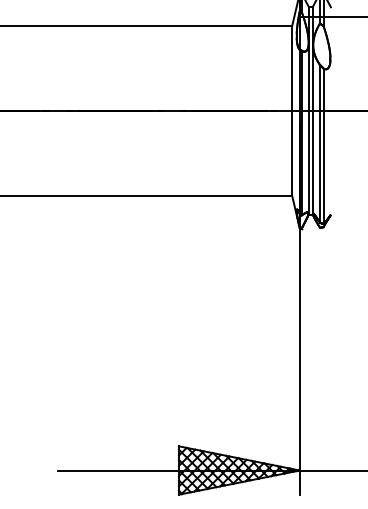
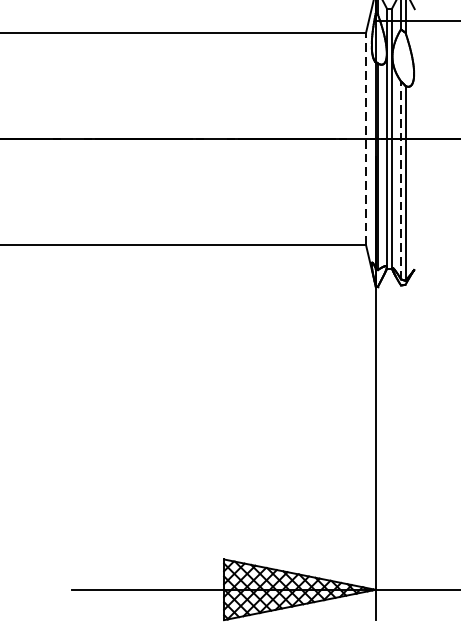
line: (292, 110) -> (366, 138), solid -> dashed
line: (319, 143) -> (400, 179), solid -> dashed

